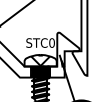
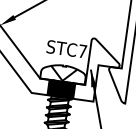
text: (51, 42) -> (82, 50), STC0 -> STC7

